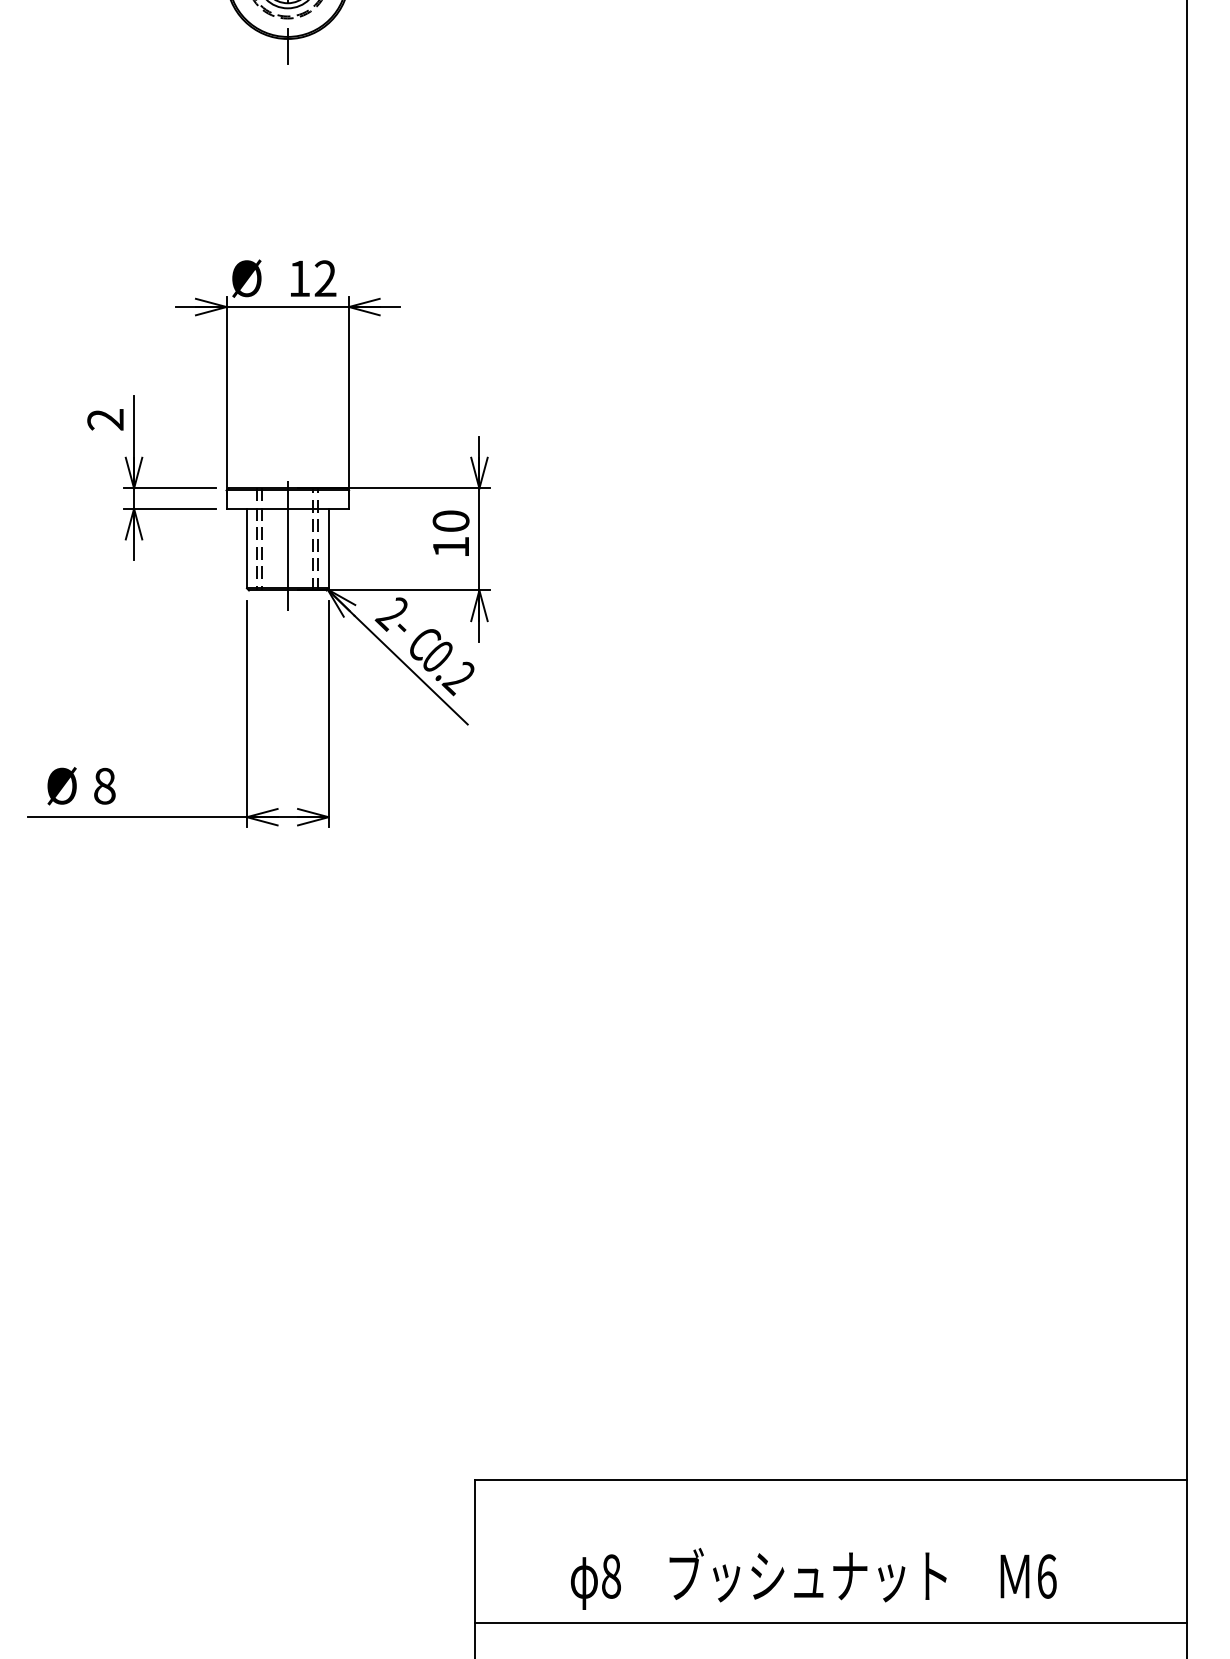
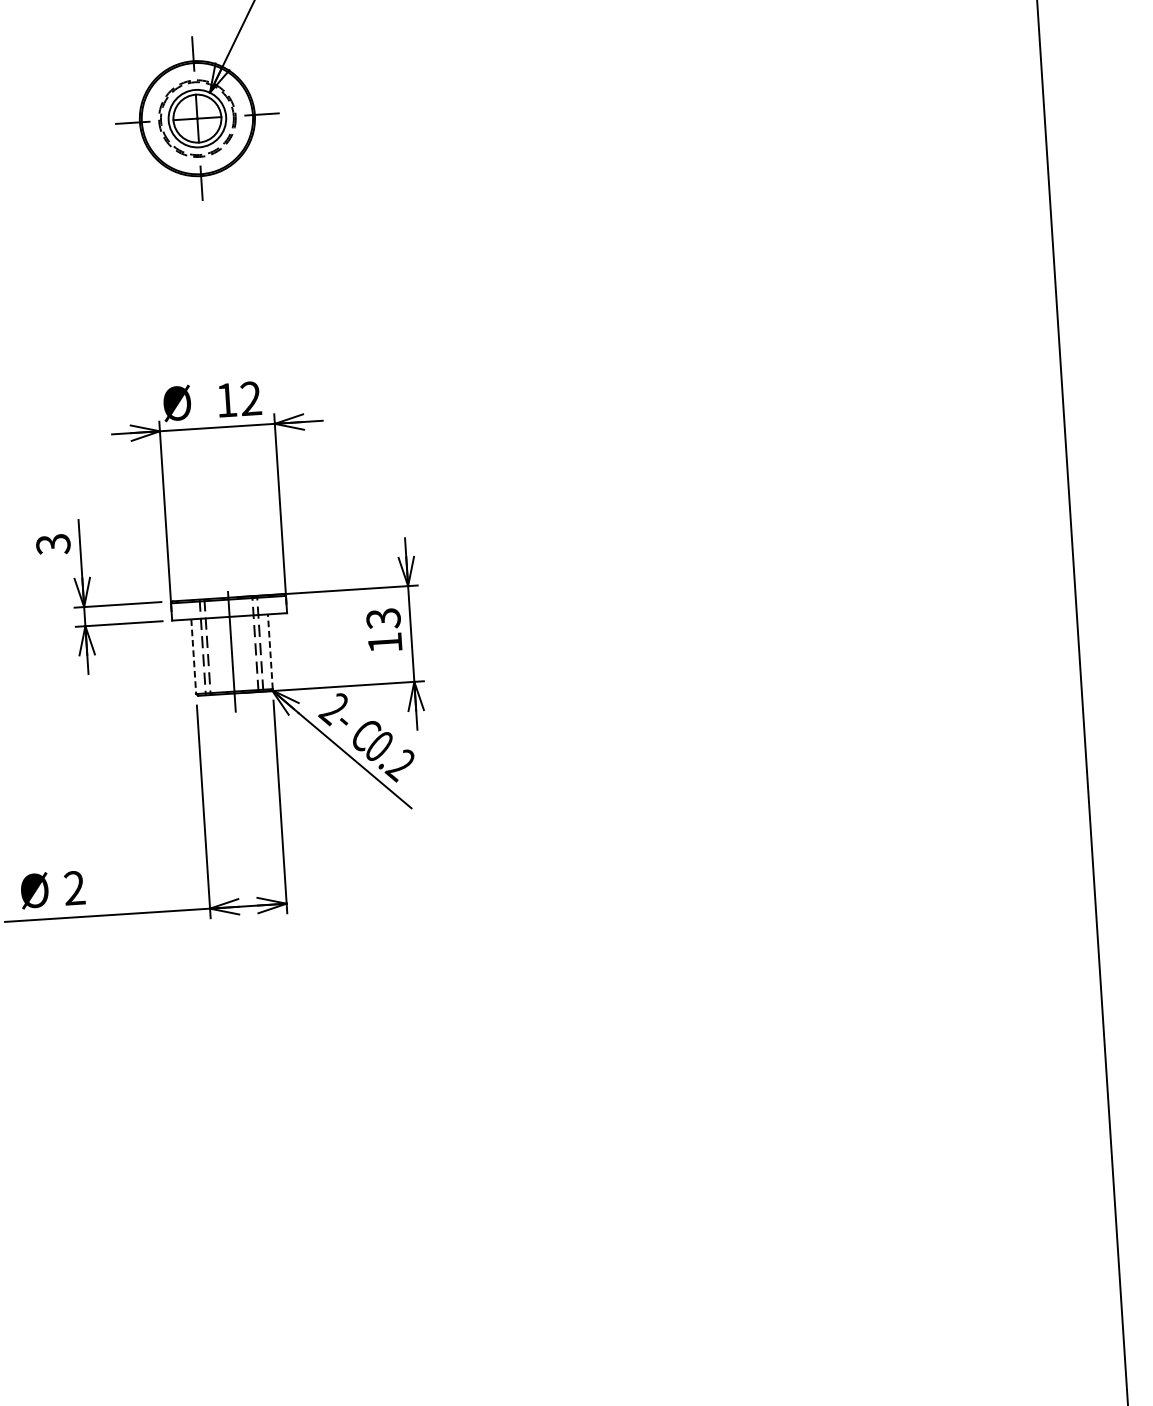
text: (105, 420) -> (53, 545), 2 -> 3
text: (450, 521) -> (383, 618), 10 -> 13
line: (246, 548) -> (193, 656), solid -> dashed
line: (328, 548) -> (270, 651), solid -> dashed
text: (104, 785) -> (74, 887), 8 -> 2

